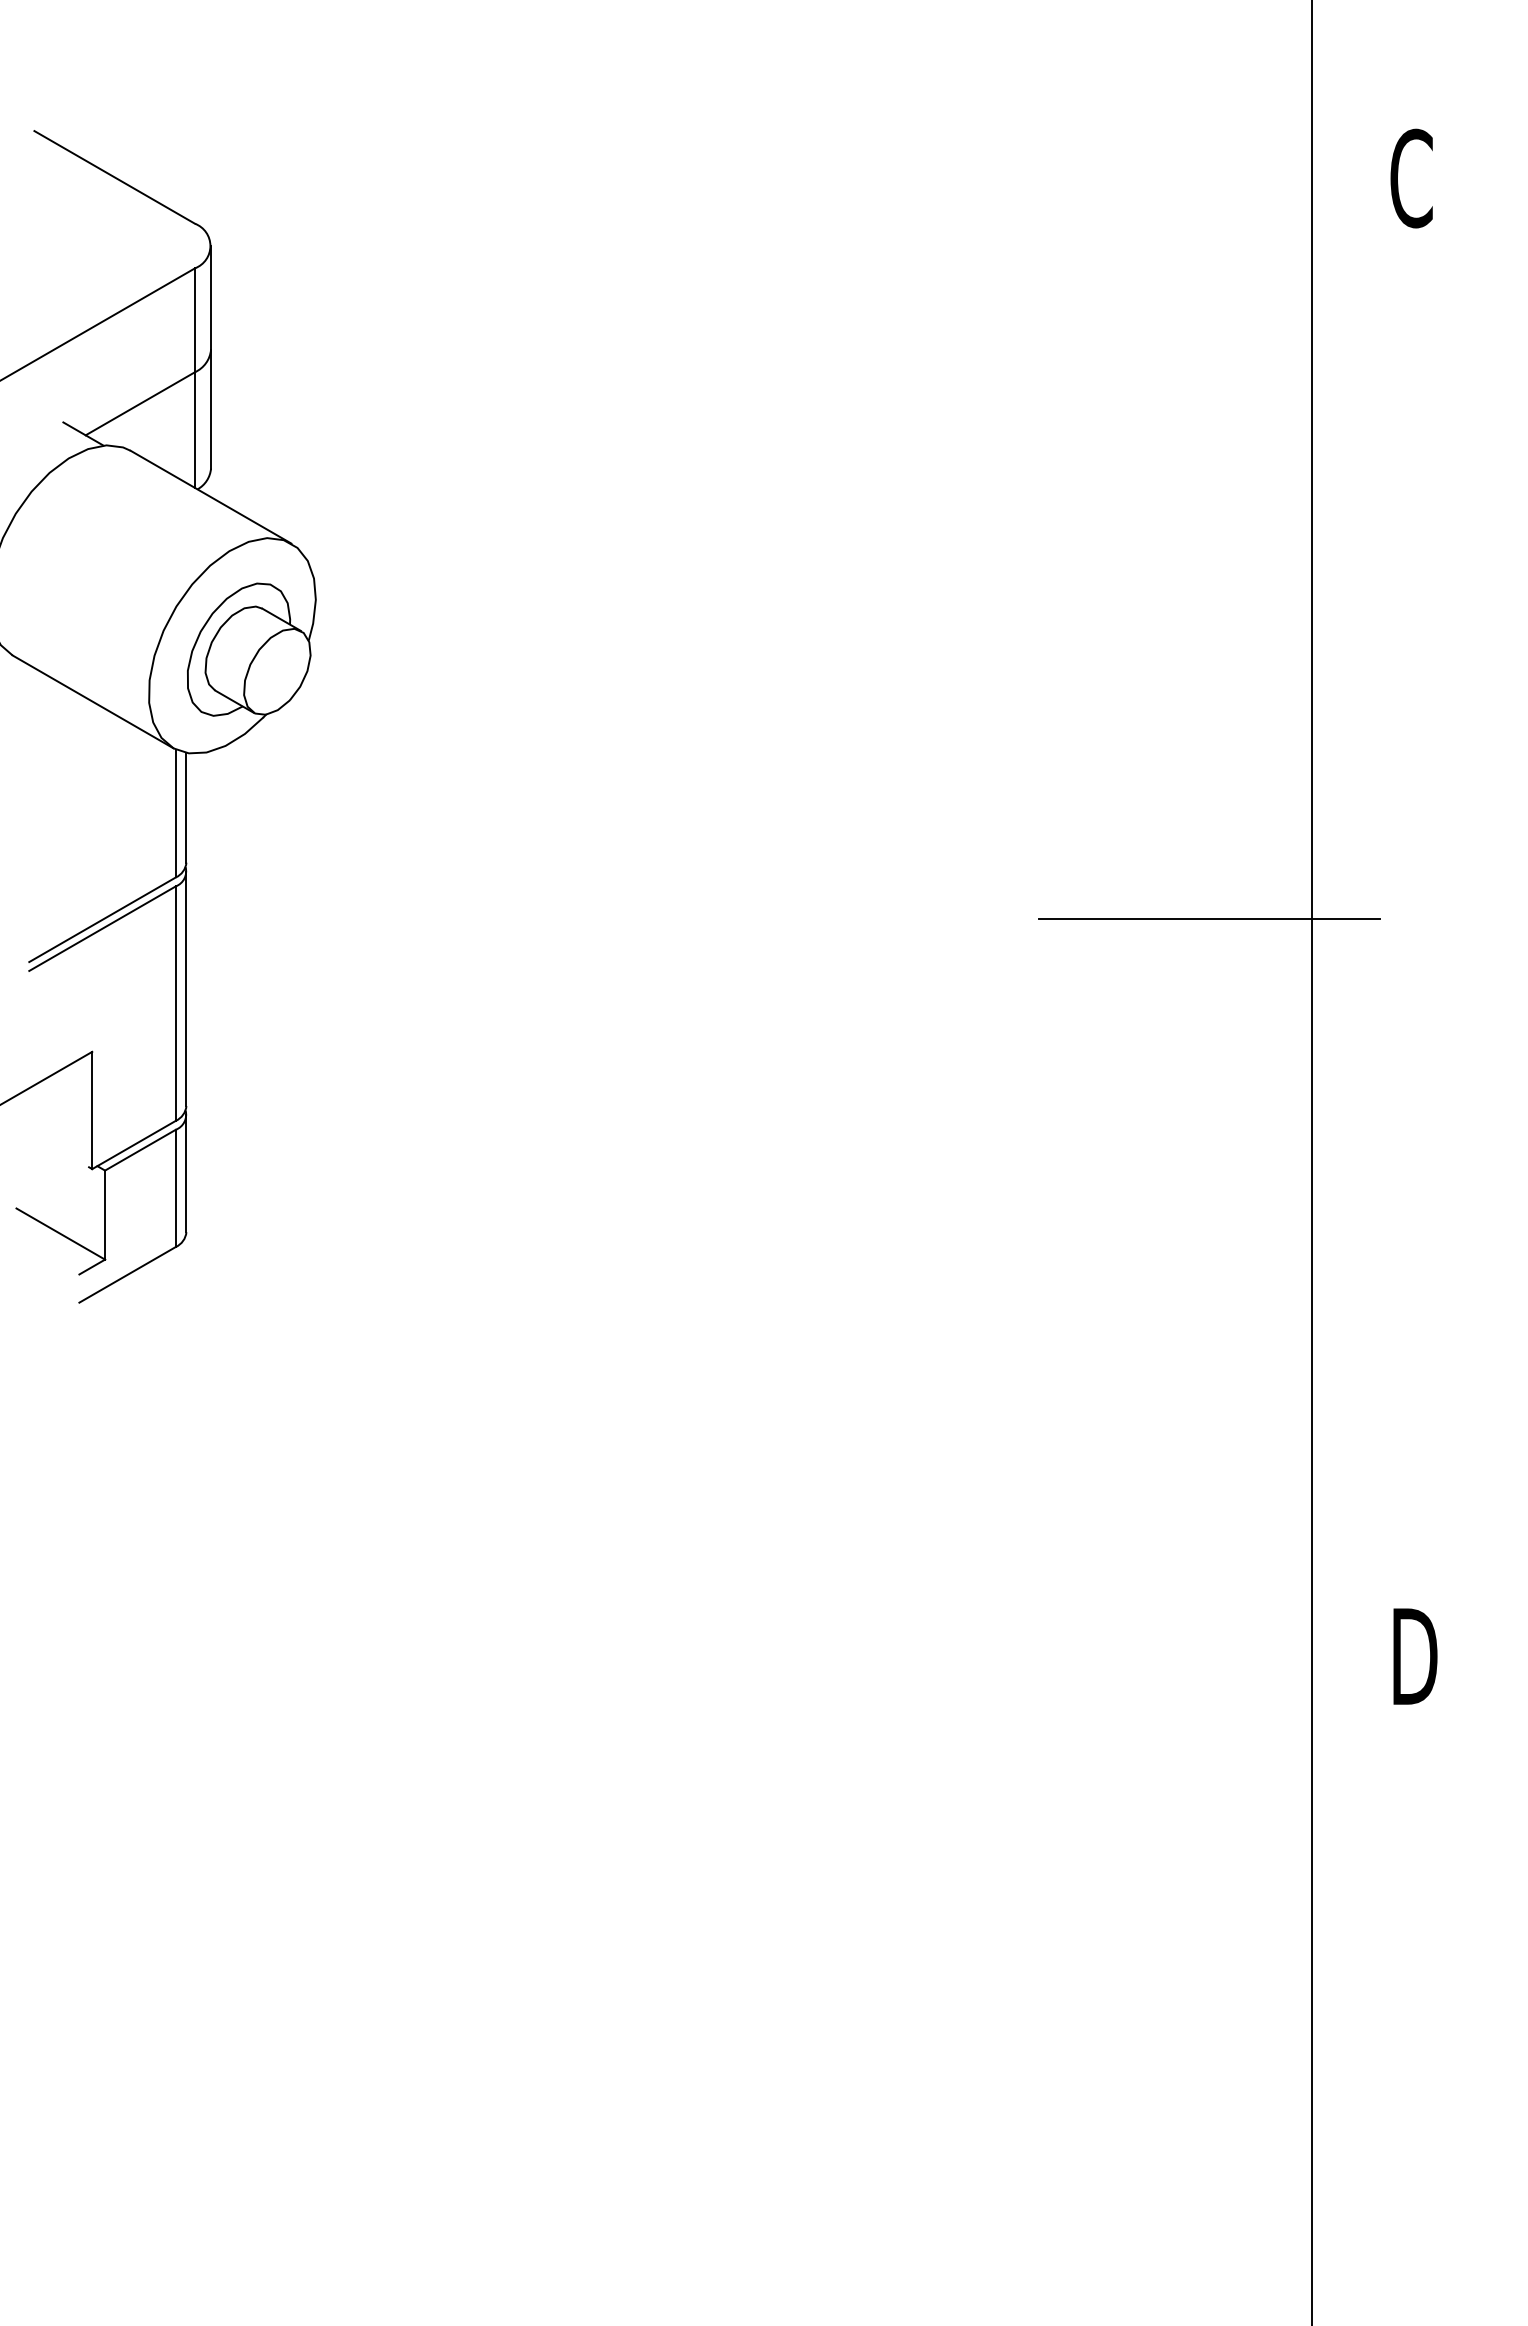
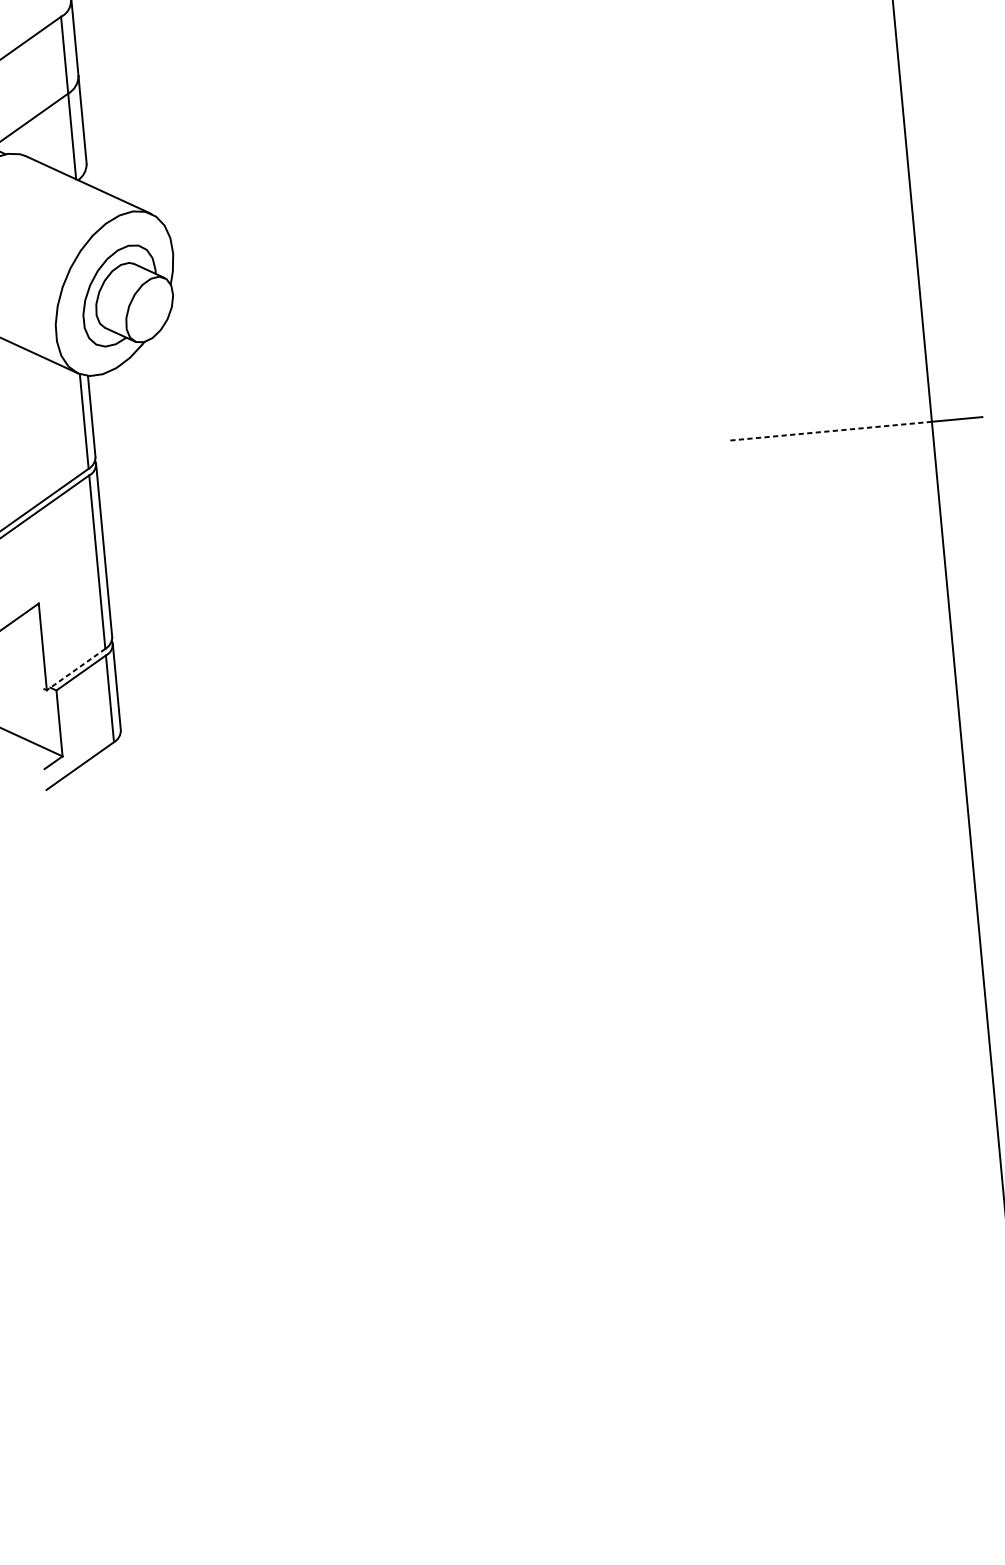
line: (1174, 919) -> (830, 431), solid -> dashed
line: (133, 1145) -> (75, 669), solid -> dashed

